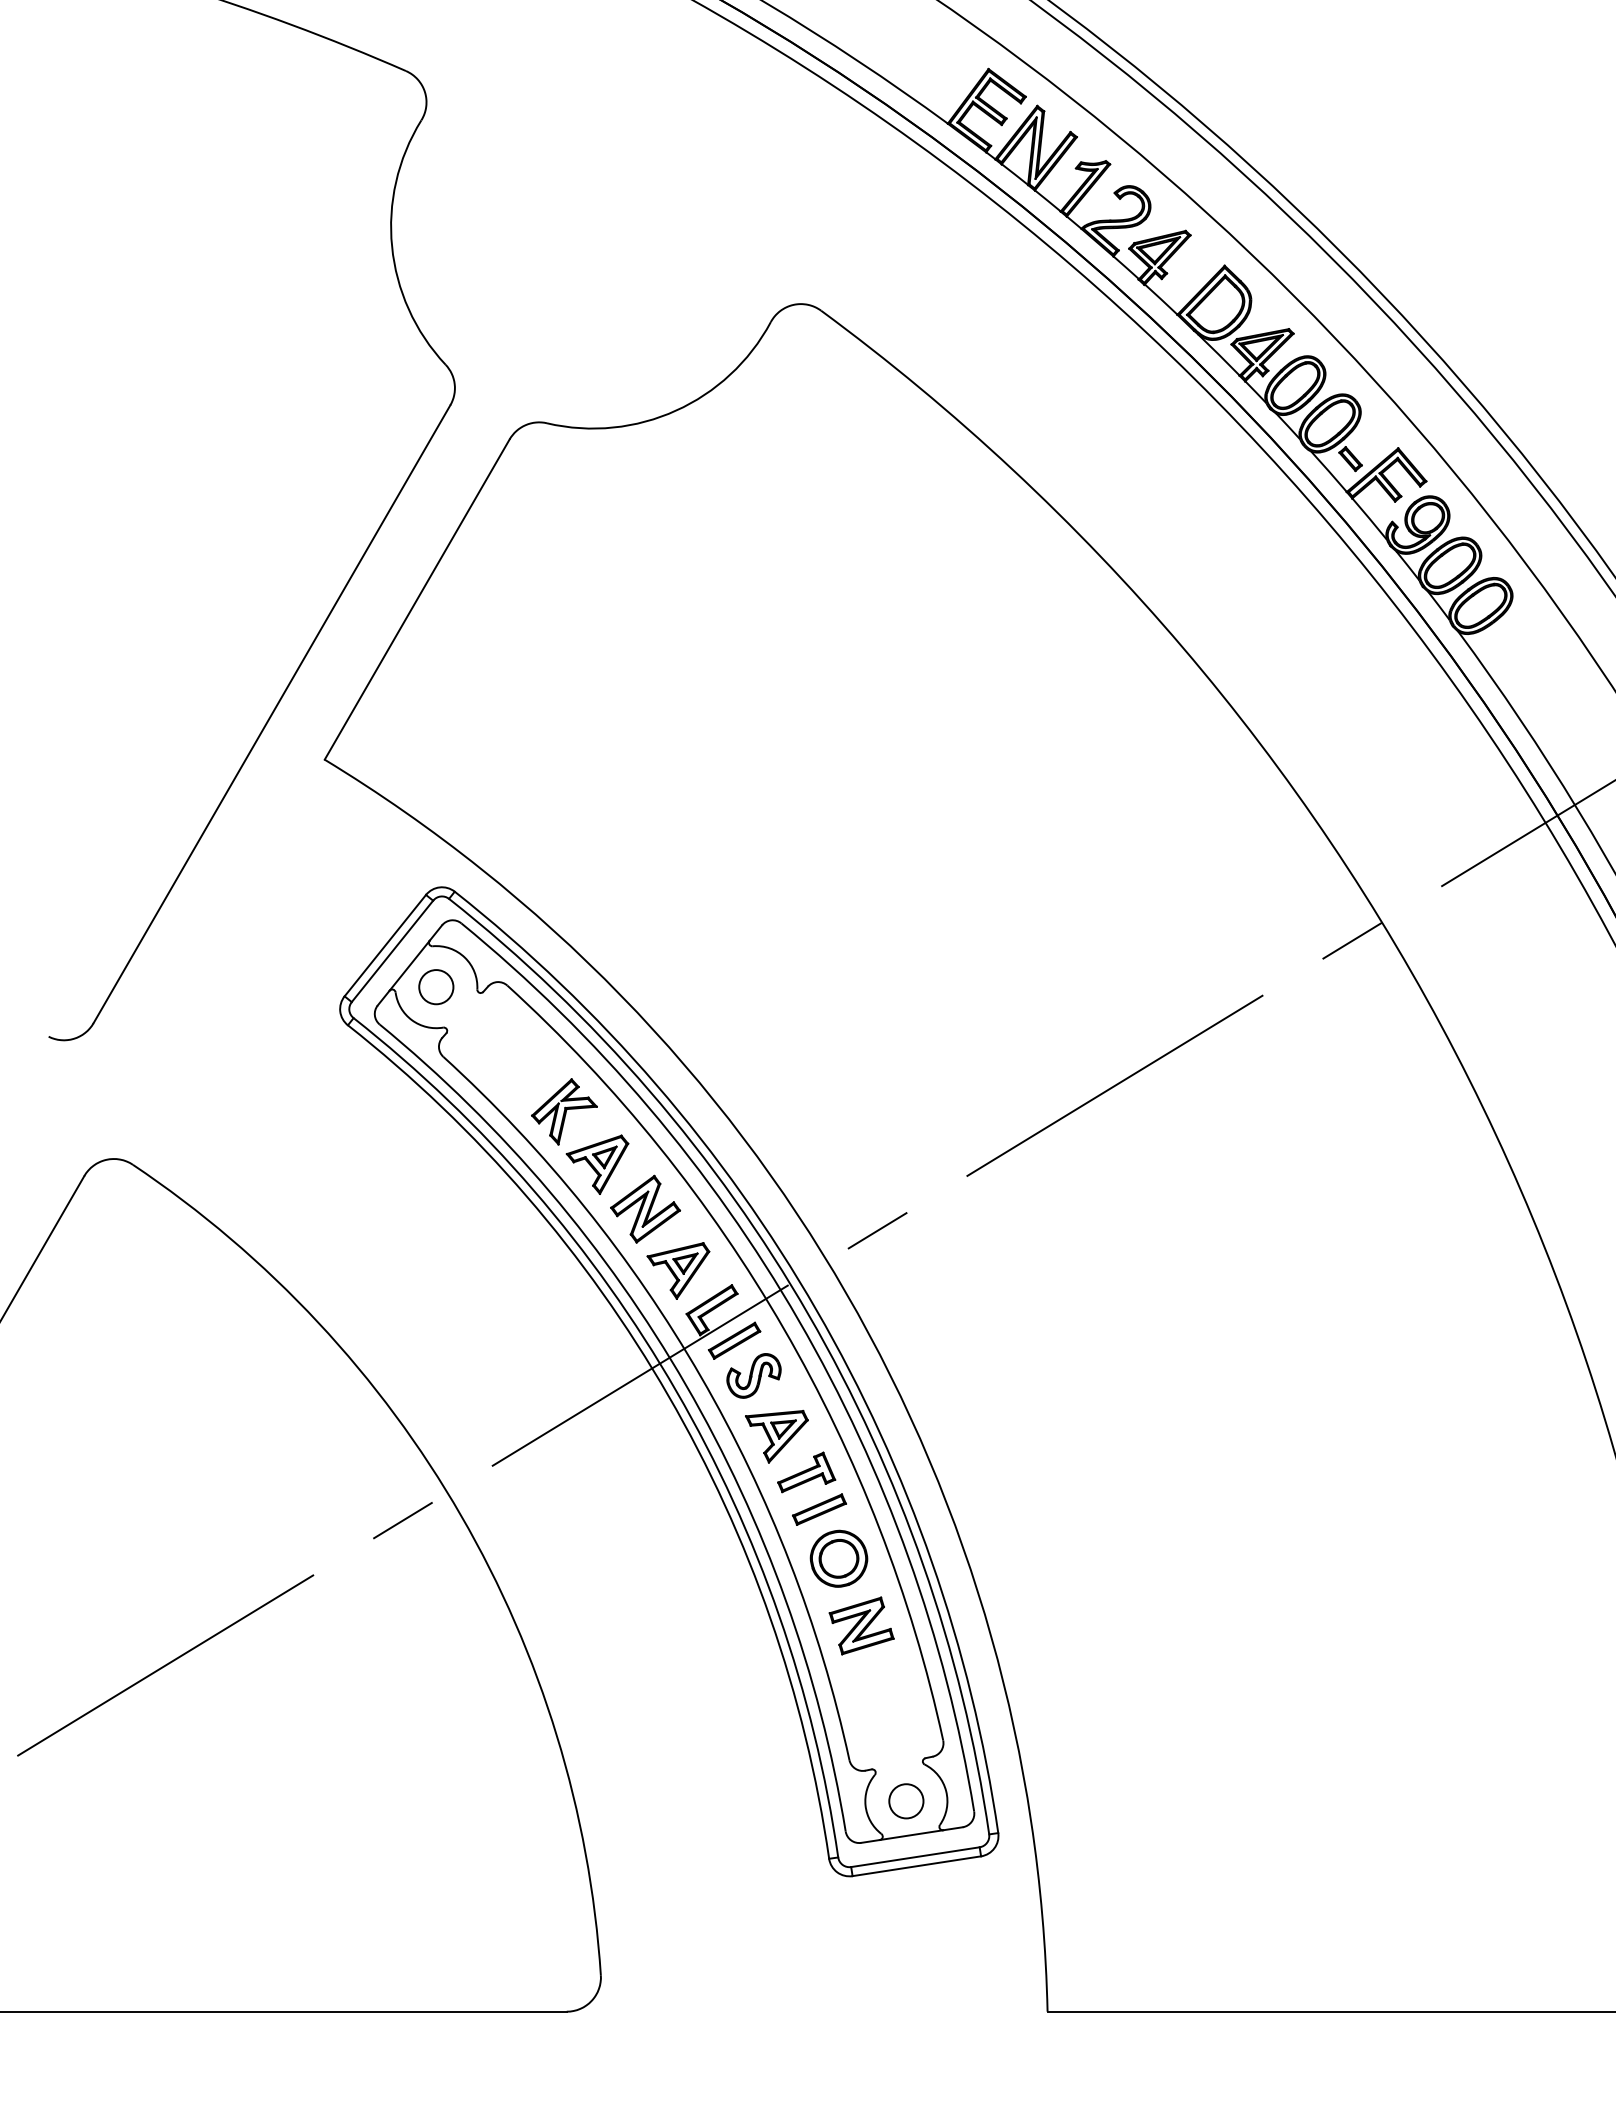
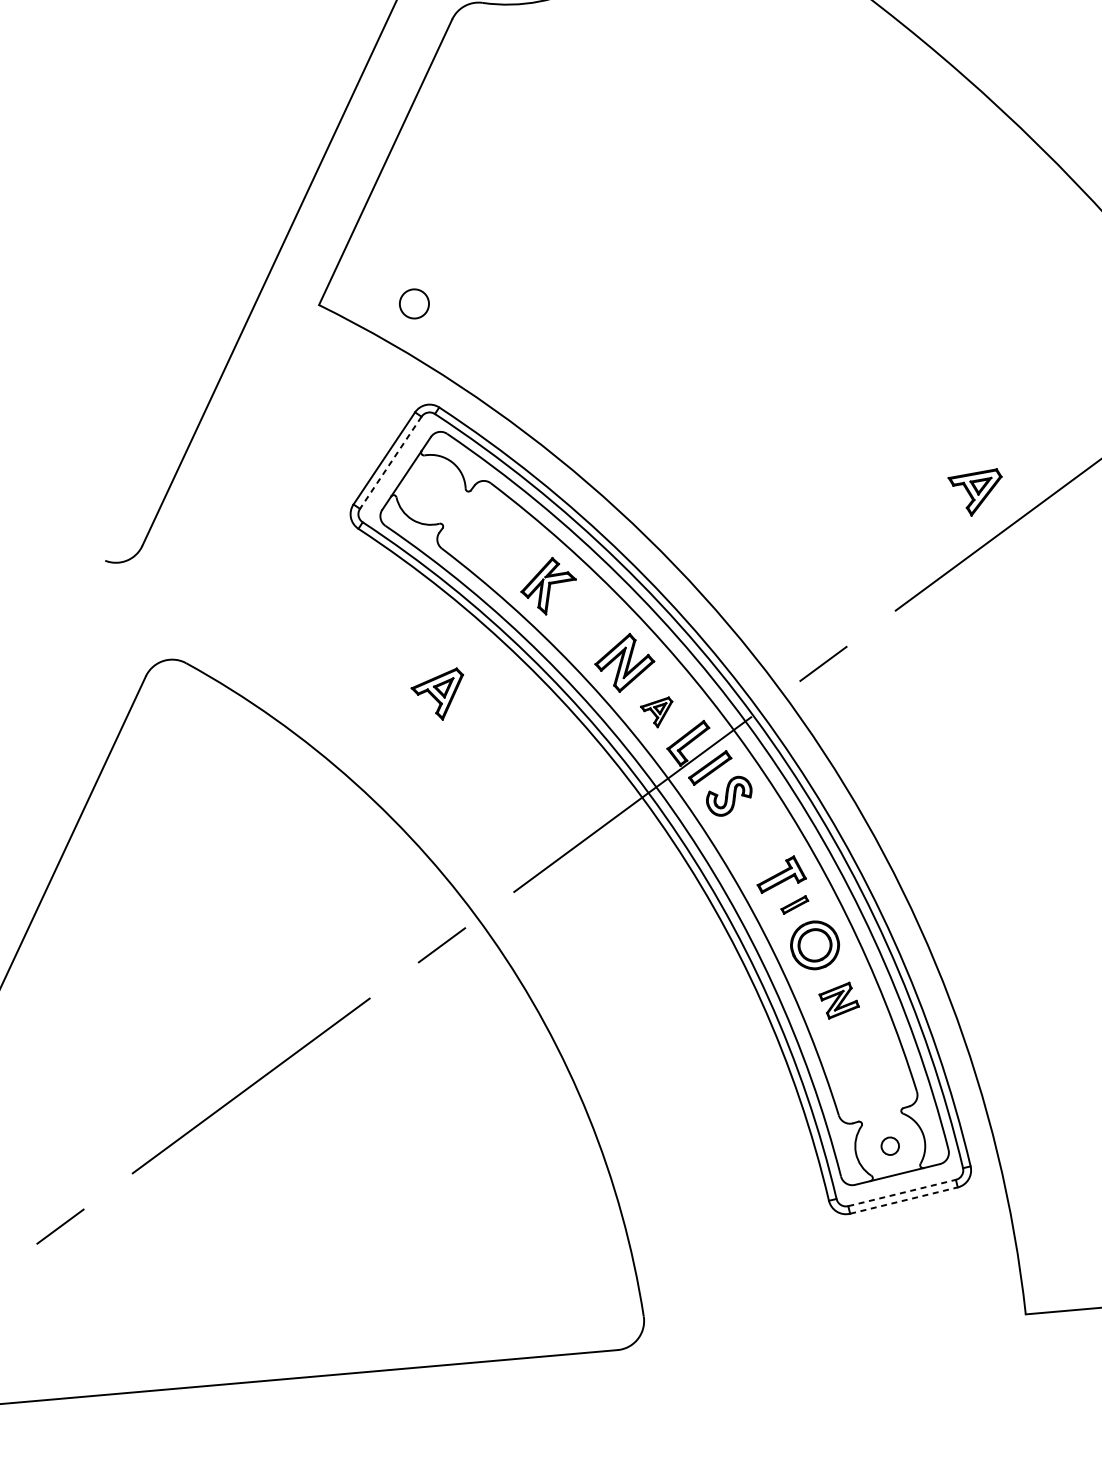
line: (392, 951) -> (390, 462), solid -> dashed
circle: (436, 987) -> (414, 304), moved
part: (597, 1164) -> (438, 694), moved
part: (678, 1270) -> (657, 712), size x0.6
part: (776, 1436) -> (976, 492), moved
part: (819, 1509) -> (794, 904), size x0.6
part: (861, 1625) -> (839, 1000), size x0.7
circle: (906, 1801) -> (890, 1146), size x0.6
line: (915, 1857) -> (902, 1193), solid -> dashed
line: (917, 1866) -> (904, 1200), solid -> dashed

